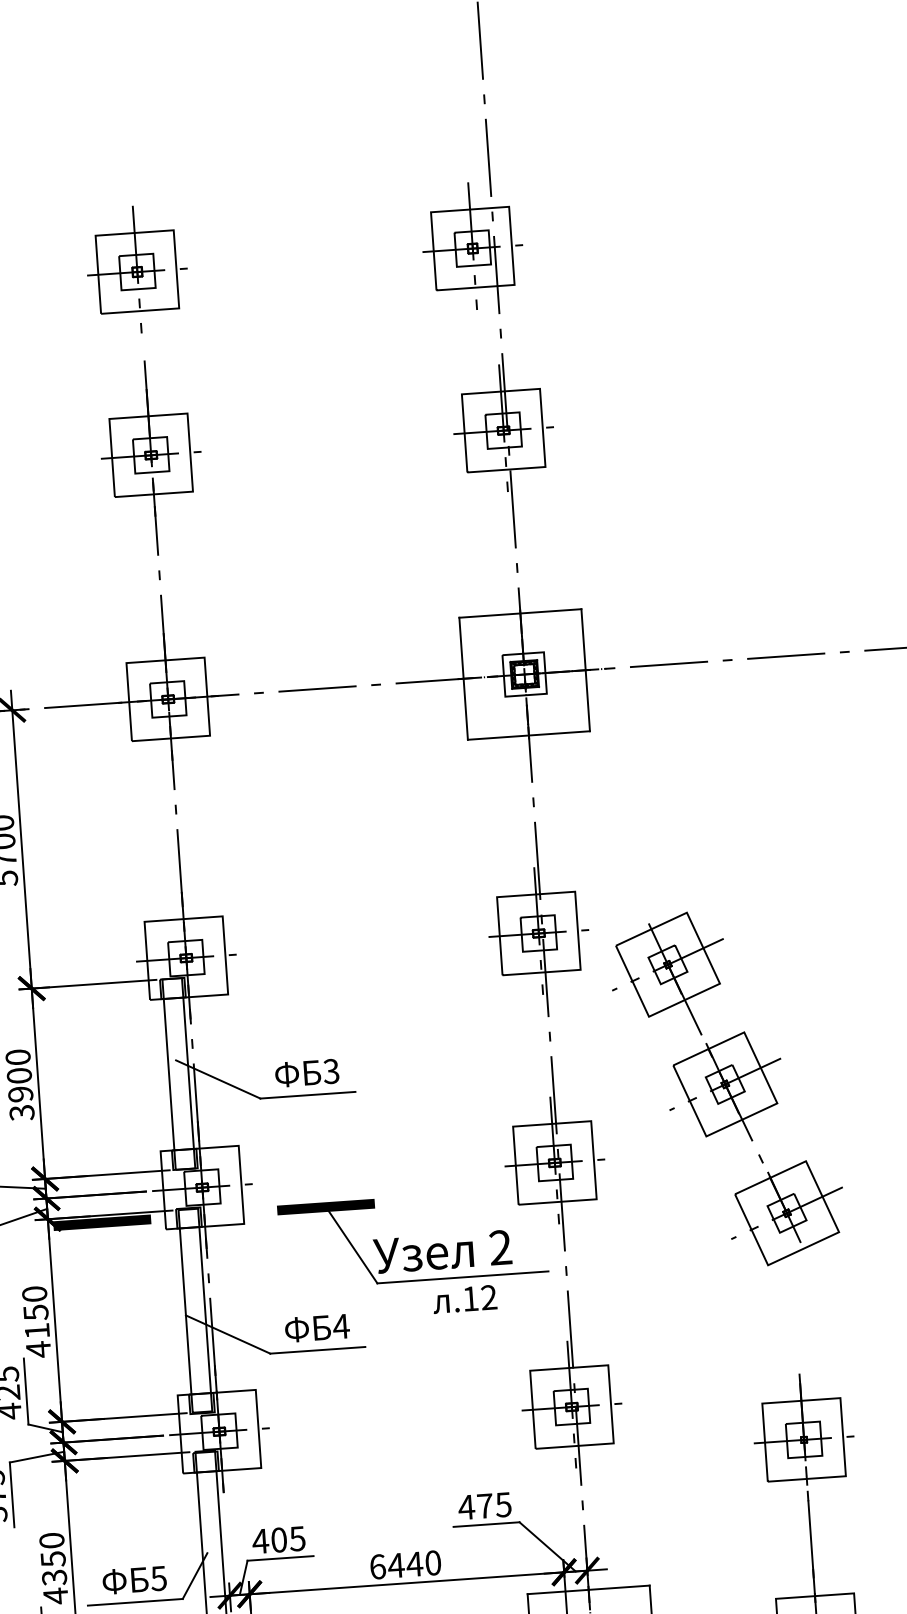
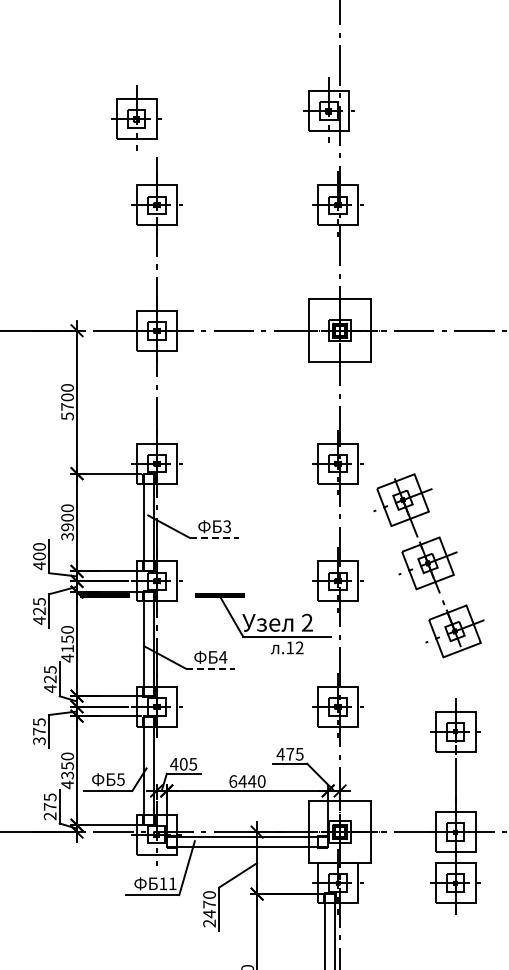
part: (136, 268) -> (136, 117), moved
part: (726, 1088) -> (428, 565), moved
line: (308, 1096) -> (214, 538), solid -> dashed
line: (318, 1349) -> (210, 668), solid -> dashed

